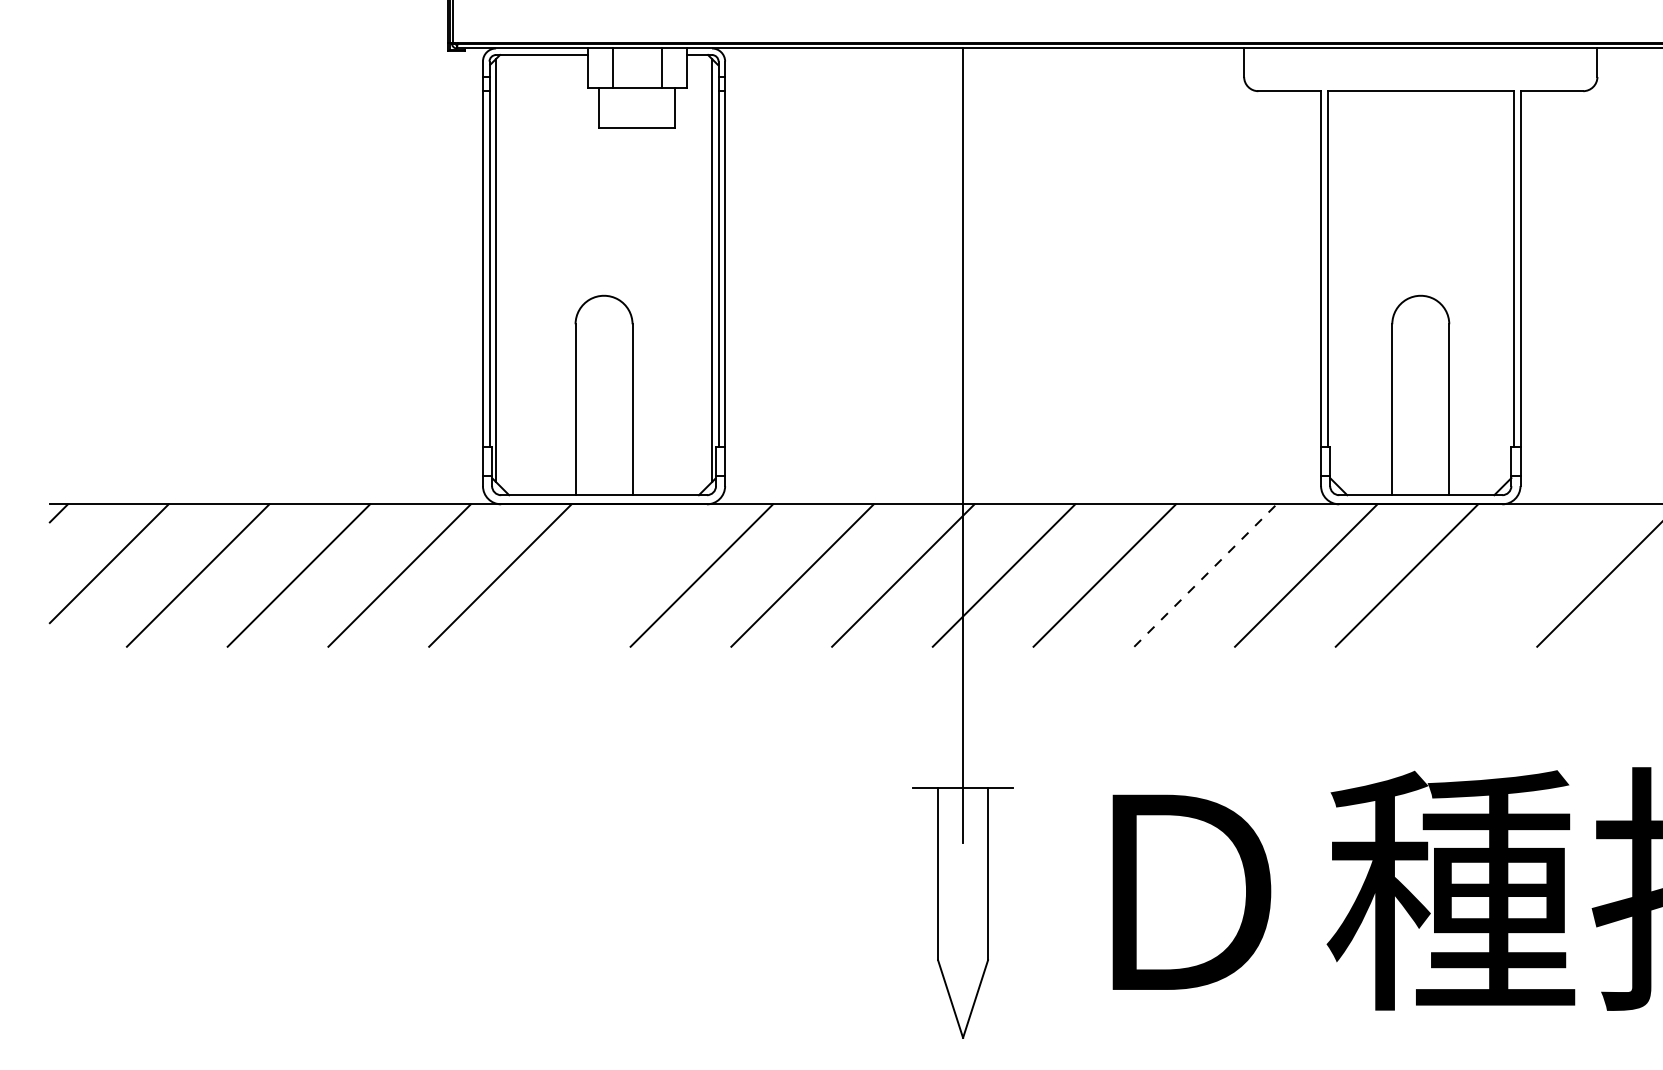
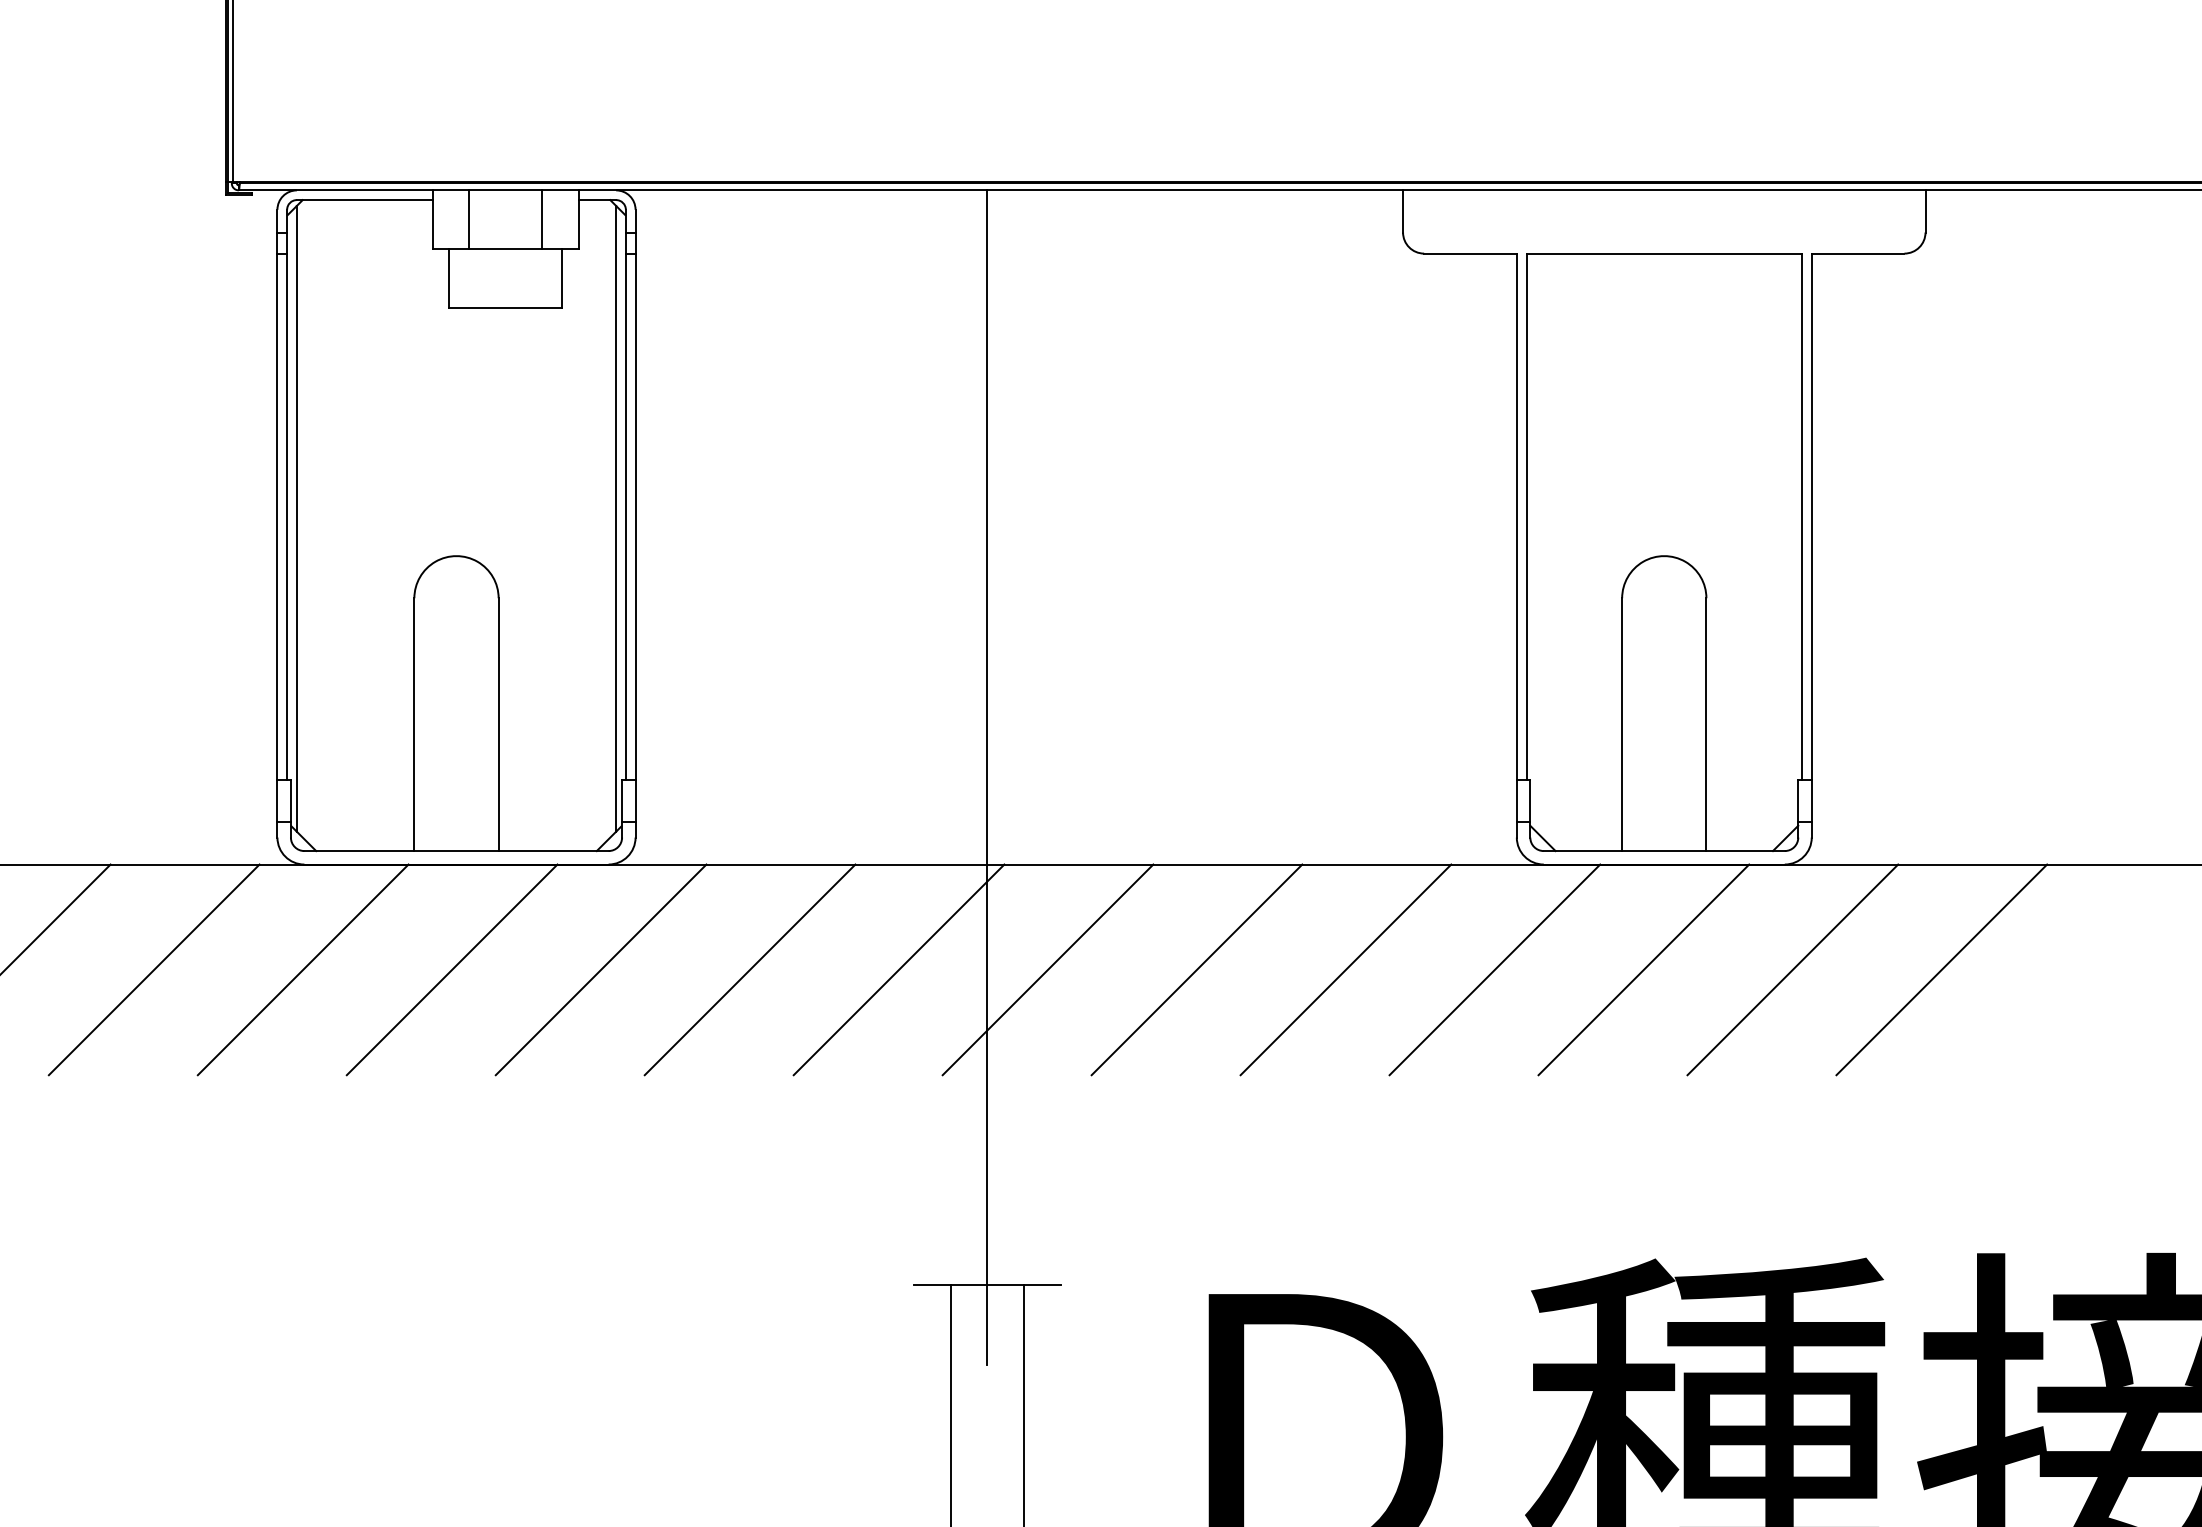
line: (600, 575) -> (451, 969), added
line: (1205, 575) -> (1345, 969), dashed -> solid
line: (1507, 575) -> (1792, 969), added

